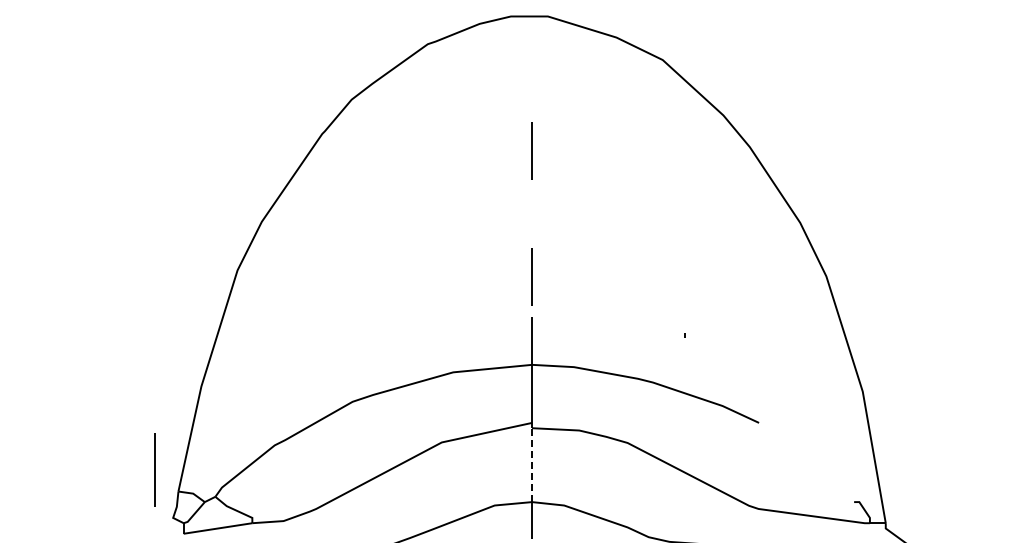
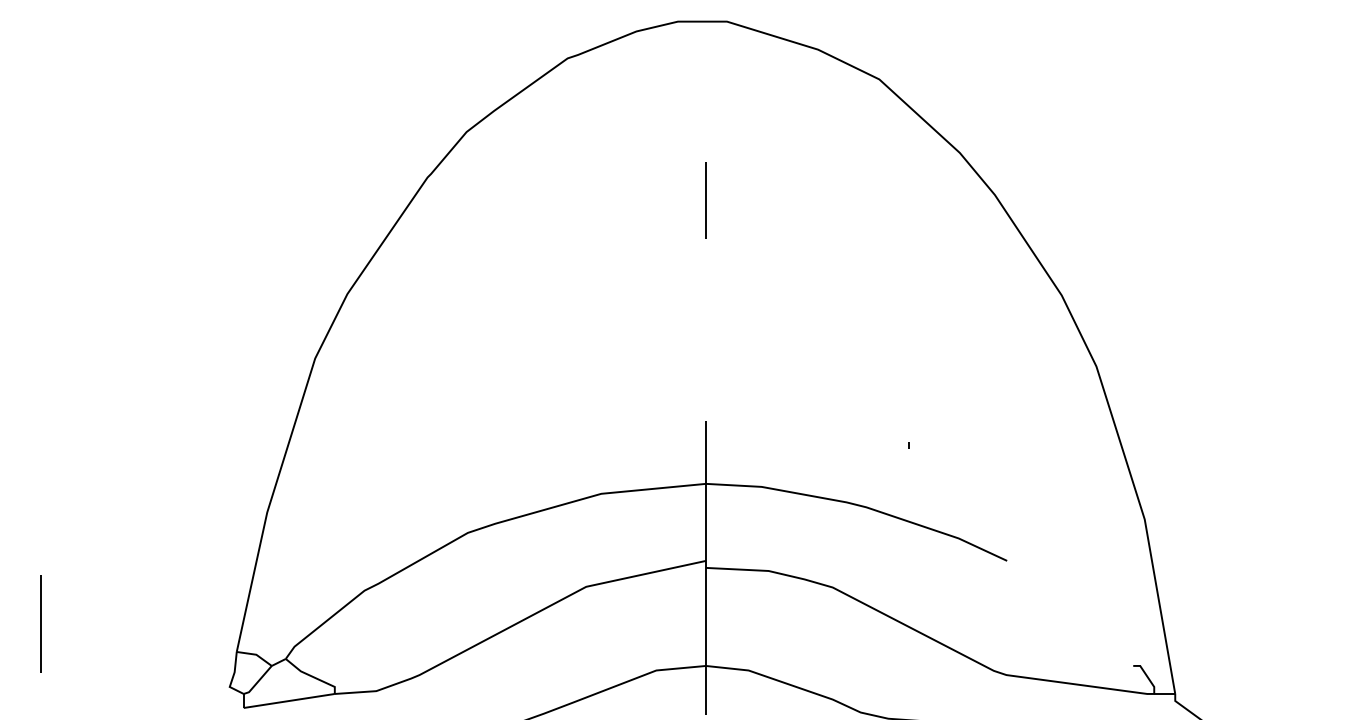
line: (531, 276) -> (705, 366), removed
line: (532, 465) -> (706, 617), dashed -> solid
line: (154, 469) -> (40, 622), moved

